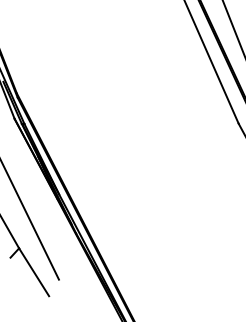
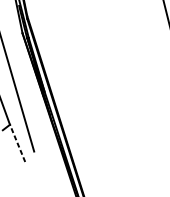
line: (33, 271) -> (17, 142), solid -> dashed

